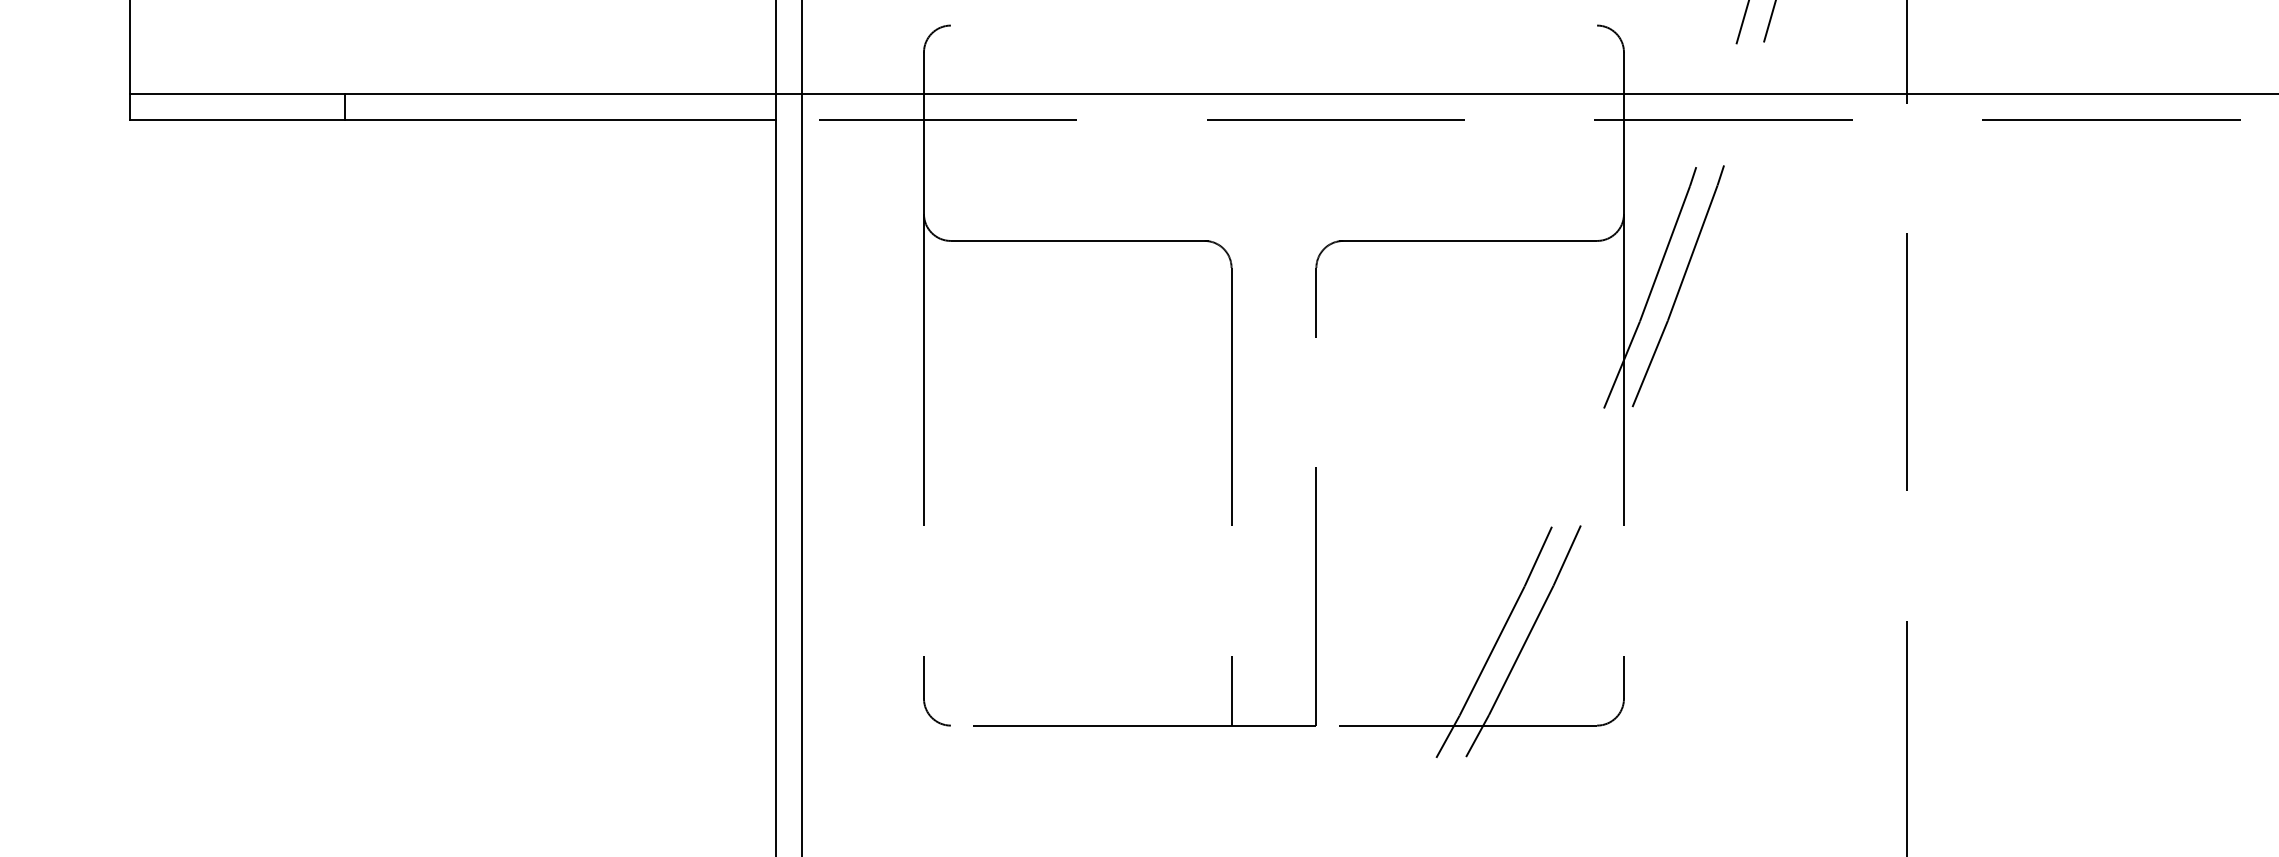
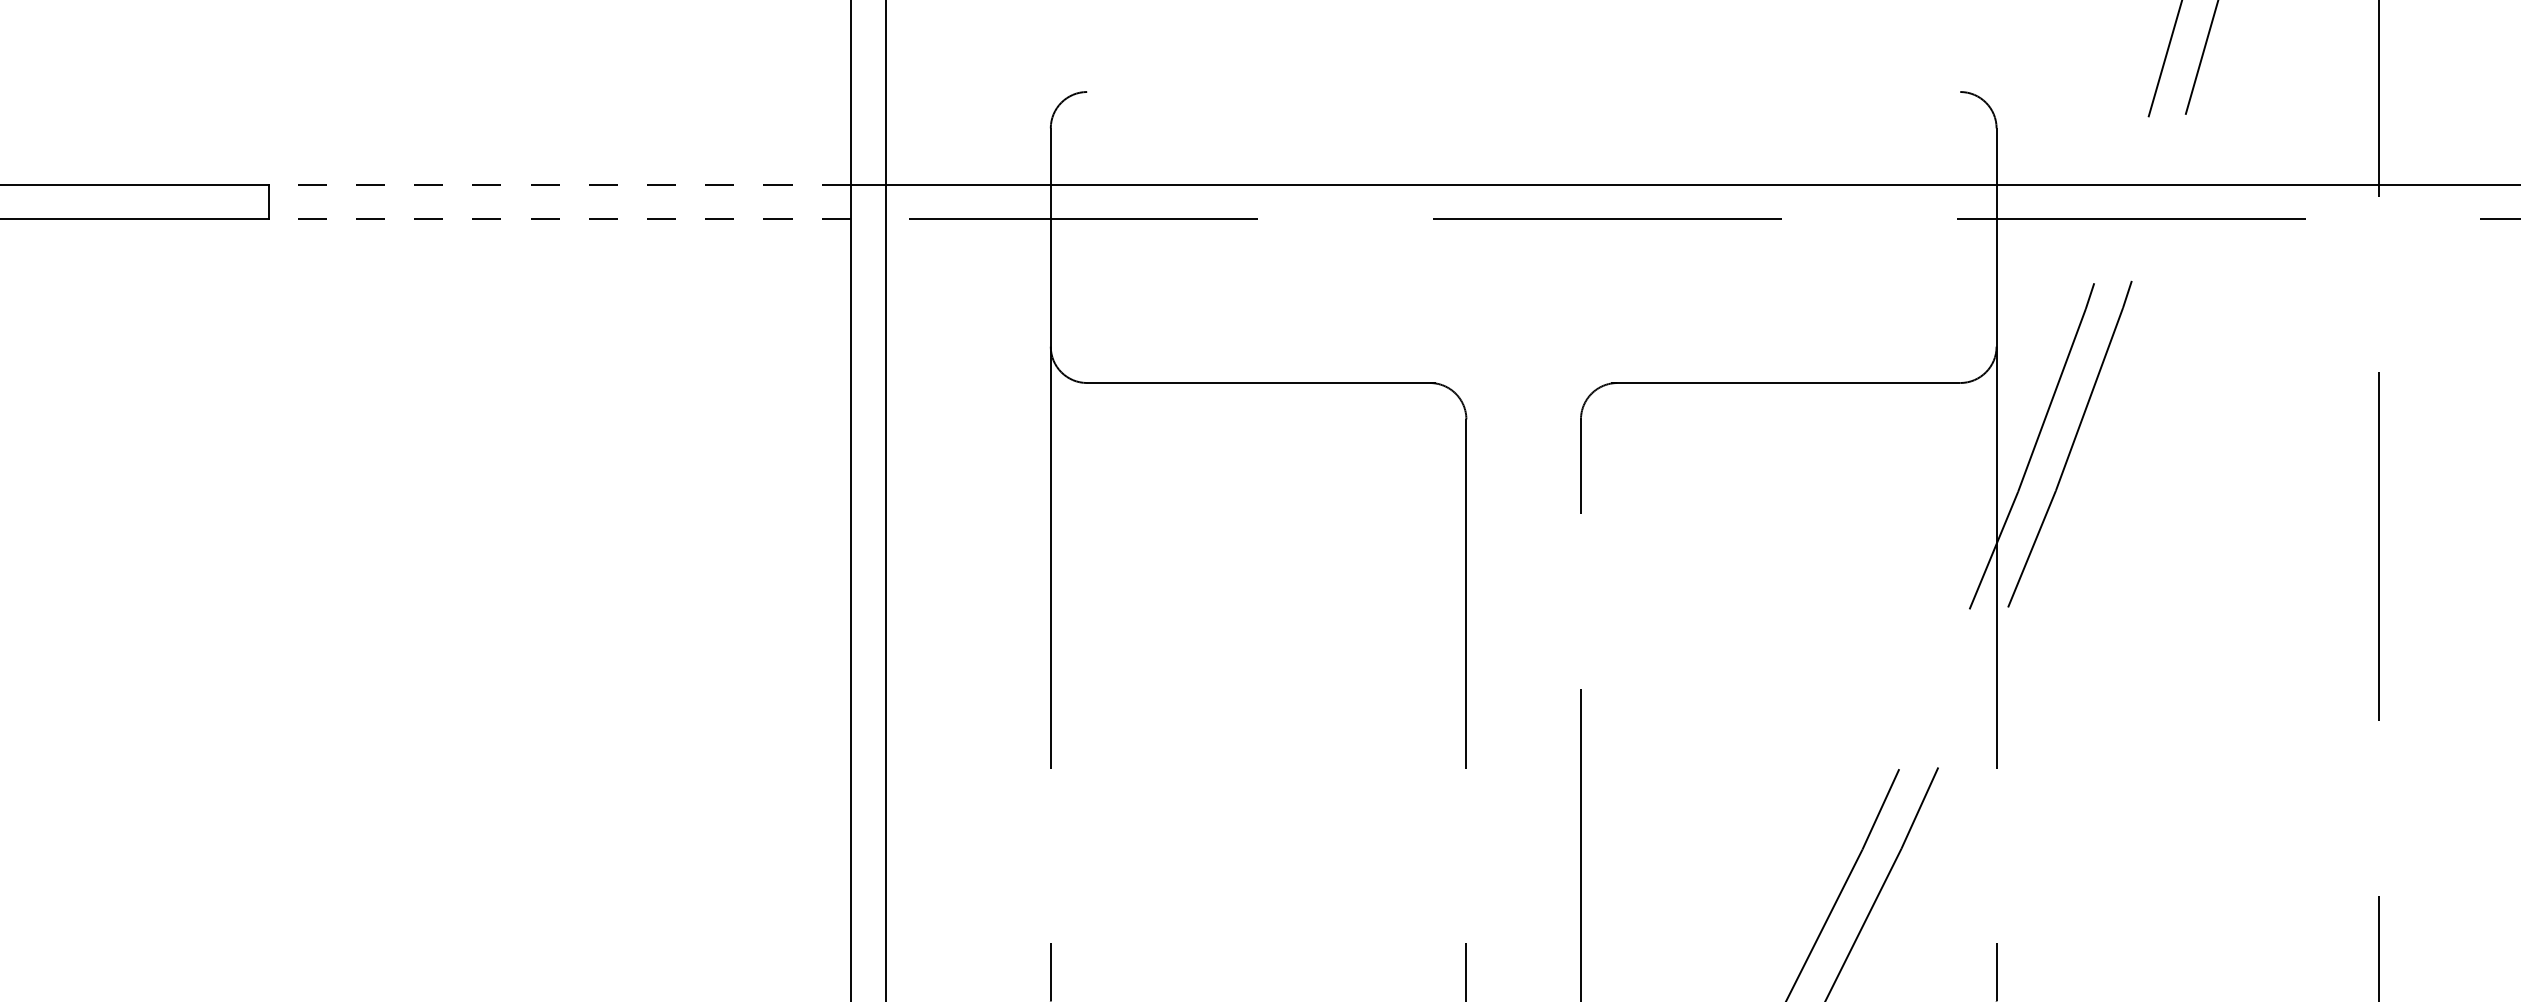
line: (559, 94) -> (558, 185), solid -> dashed
line: (559, 119) -> (558, 218), solid -> dashed

